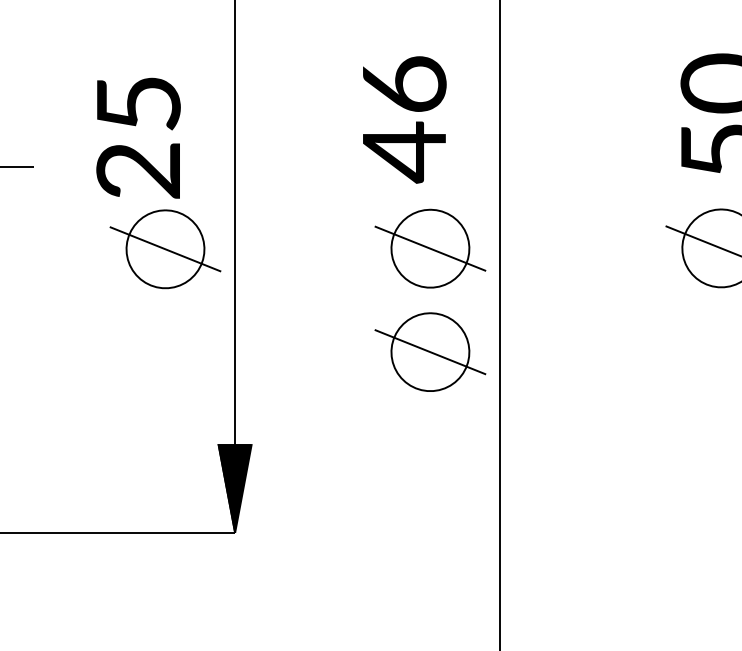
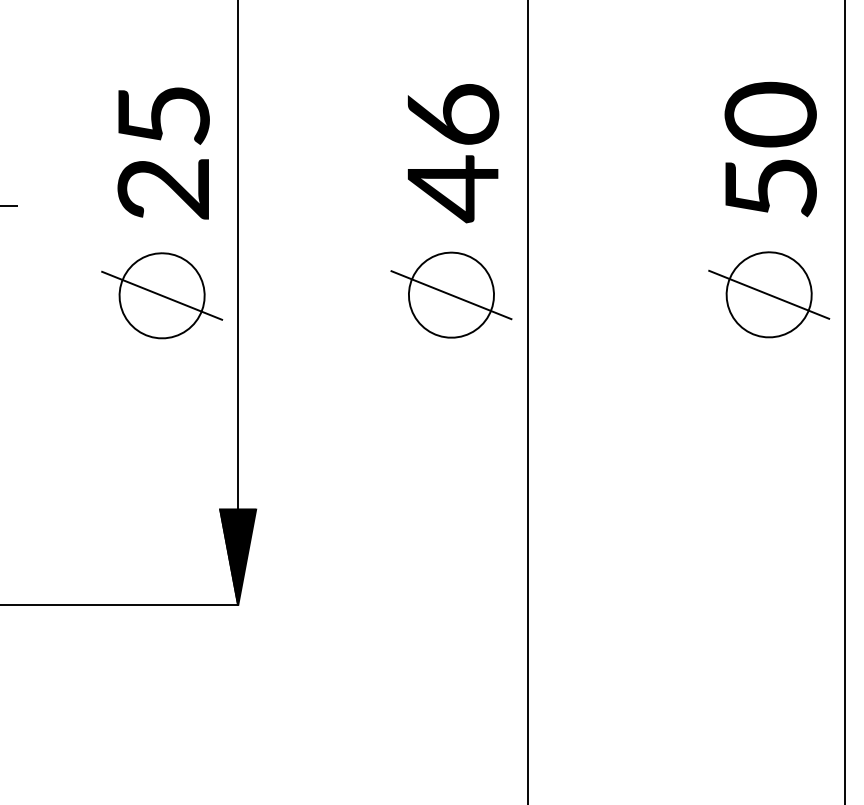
text: (404, 119) -> (453, 153), moved
text: (138, 138) -> (163, 153), moved
part: (430, 351) -> (451, 407), removed

